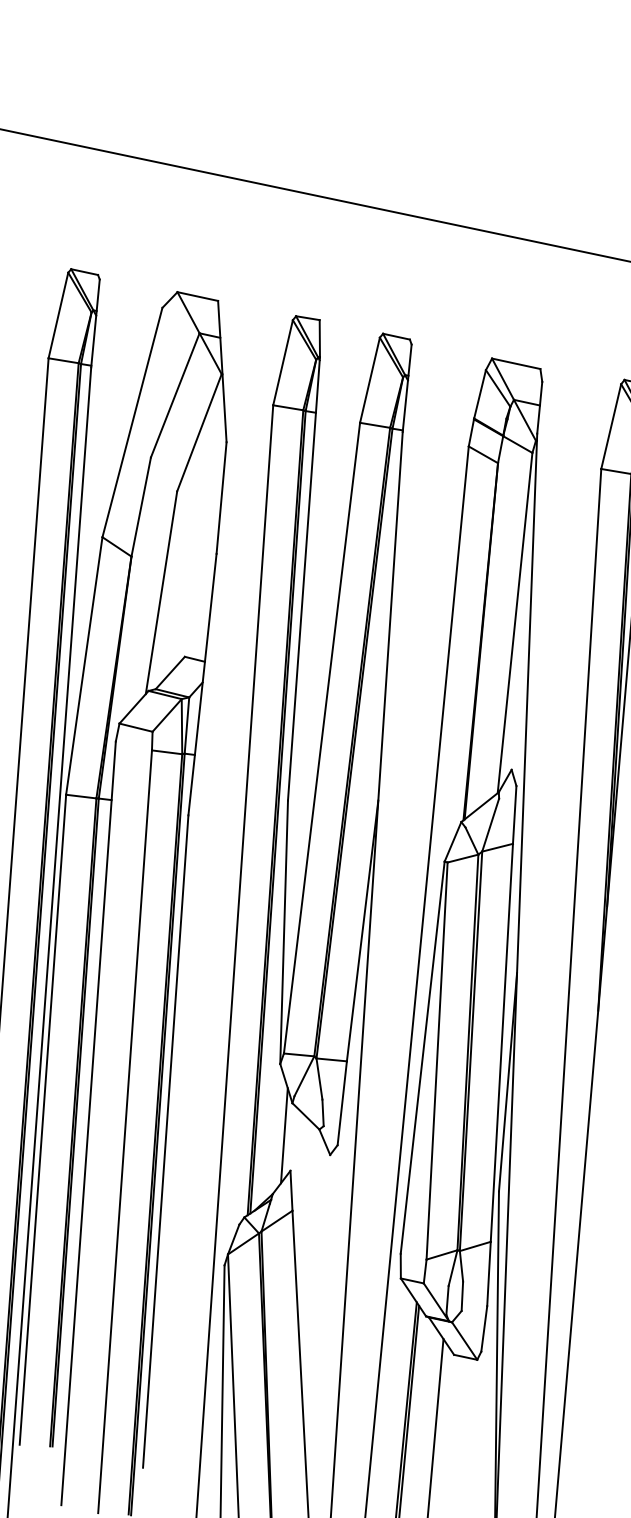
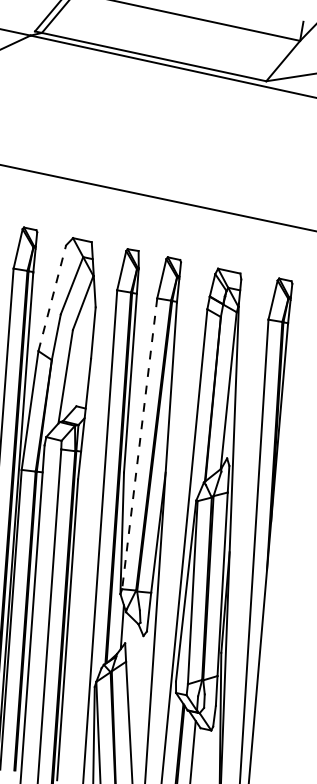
line: (132, 423) -> (52, 298), solid -> dashed
line: (321, 739) -> (139, 444), solid -> dashed

